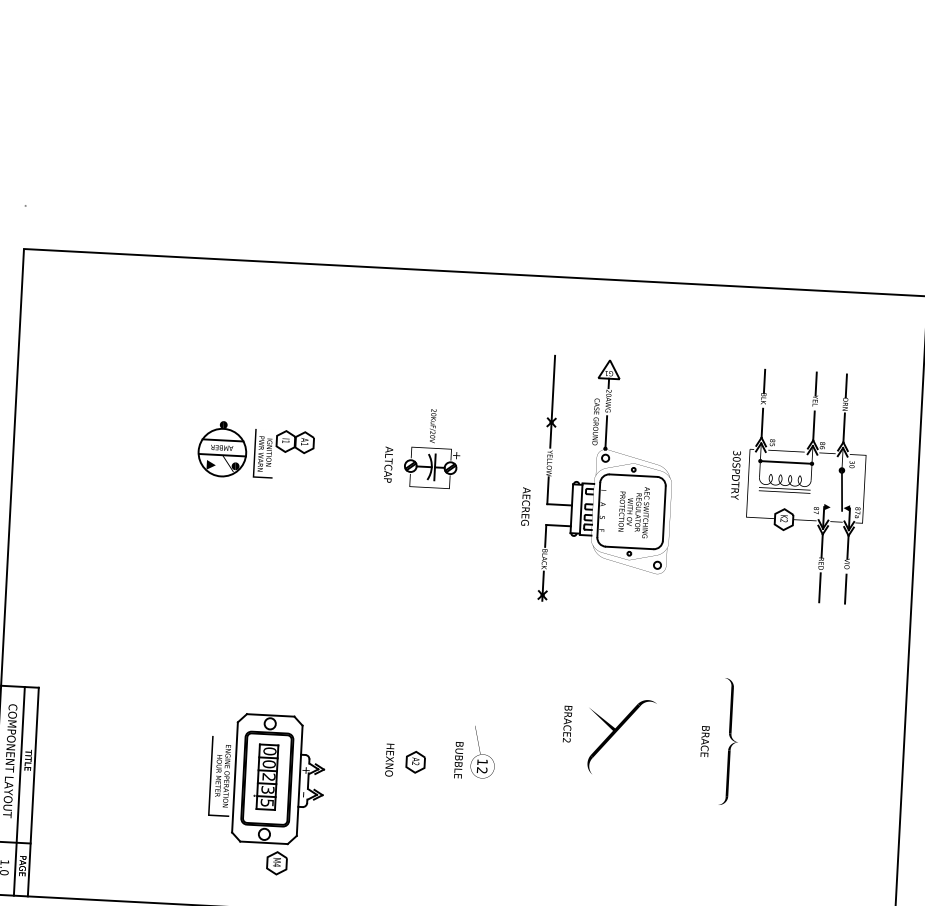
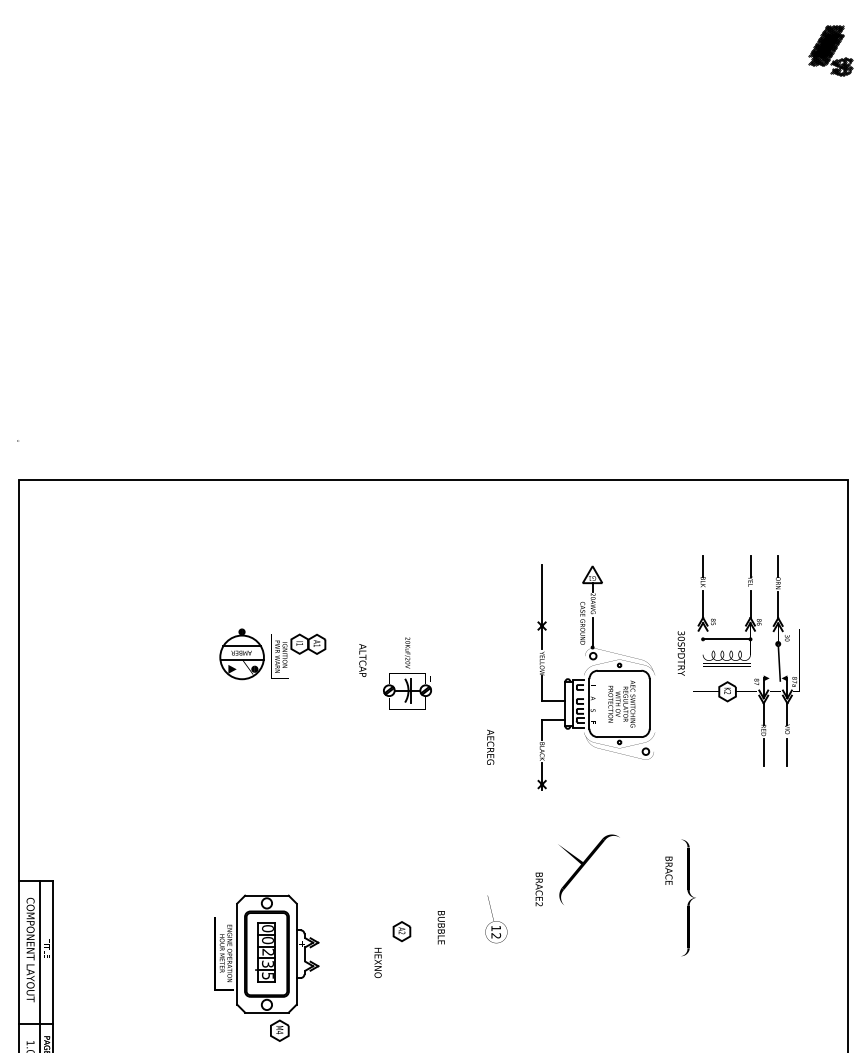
part: (431, 448) -> (407, 673), moved
part: (255, 451) -> (272, 654), moved
part: (606, 481) -> (595, 677), moved
text: (525, 505) -> (490, 746), moved
part: (620, 736) -> (588, 869), moved
text: (704, 741) -> (668, 870), moved
text: (483, 752) -> (496, 919), moved
text: (389, 759) -> (377, 962), moved

